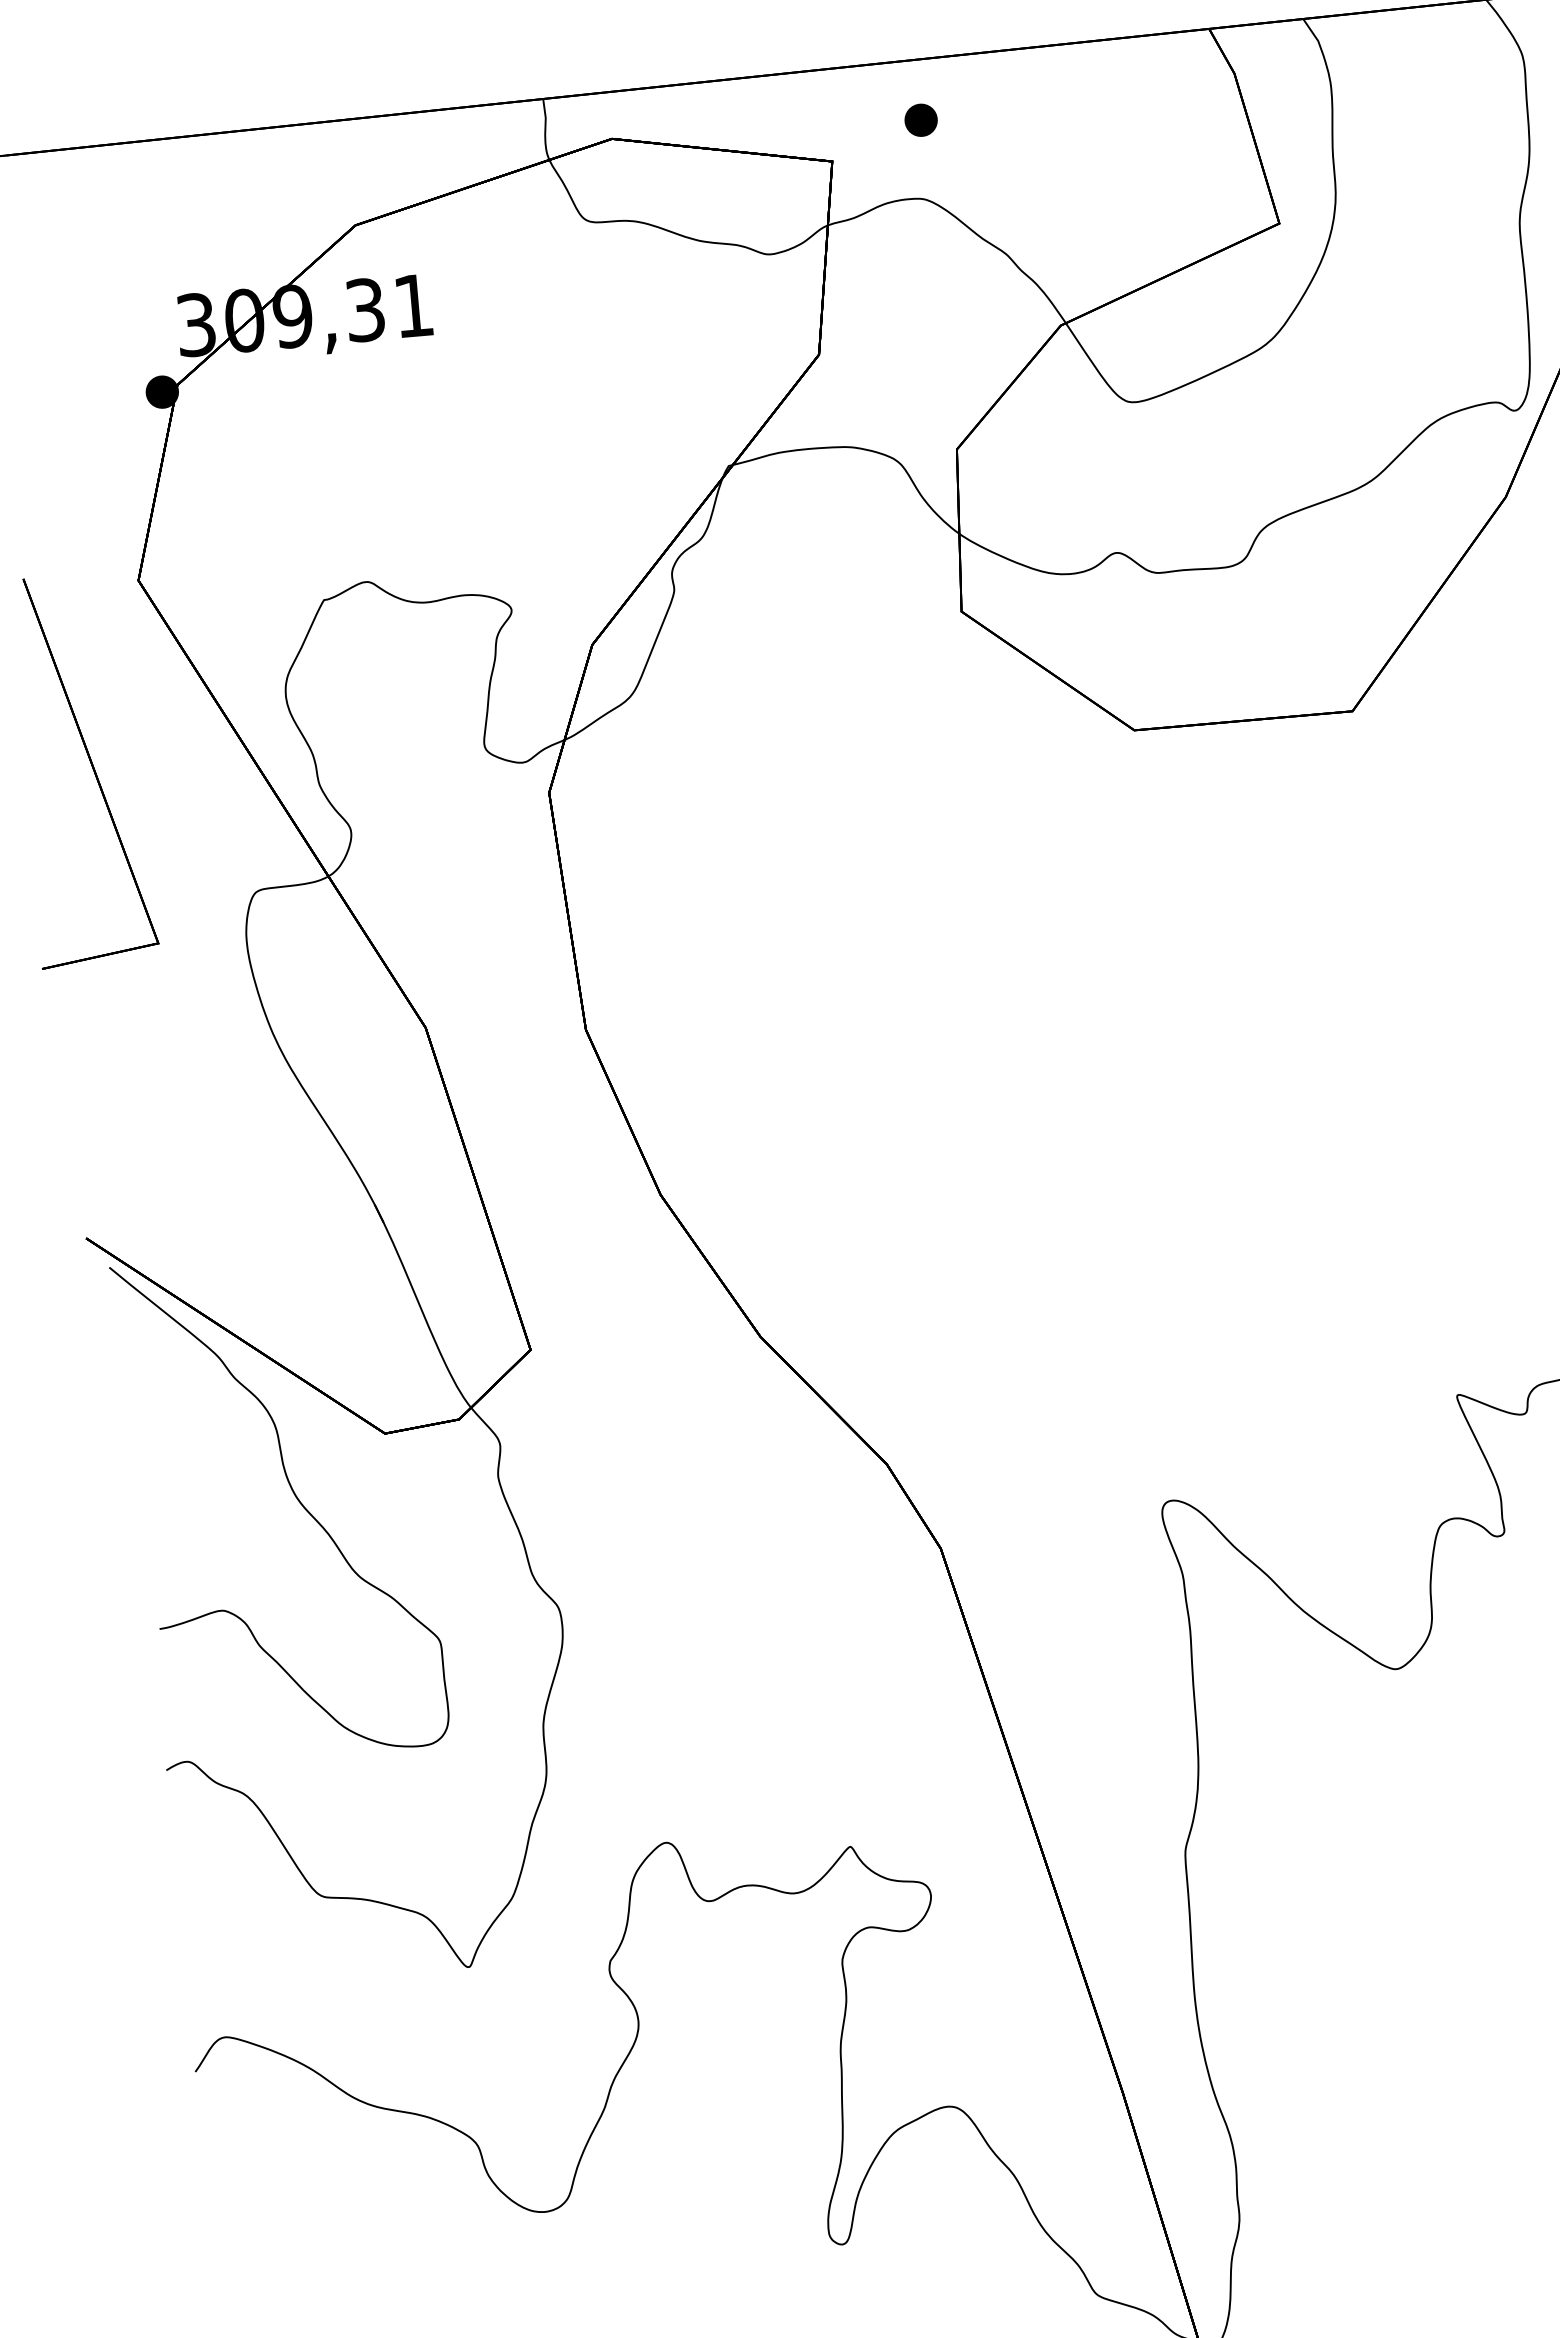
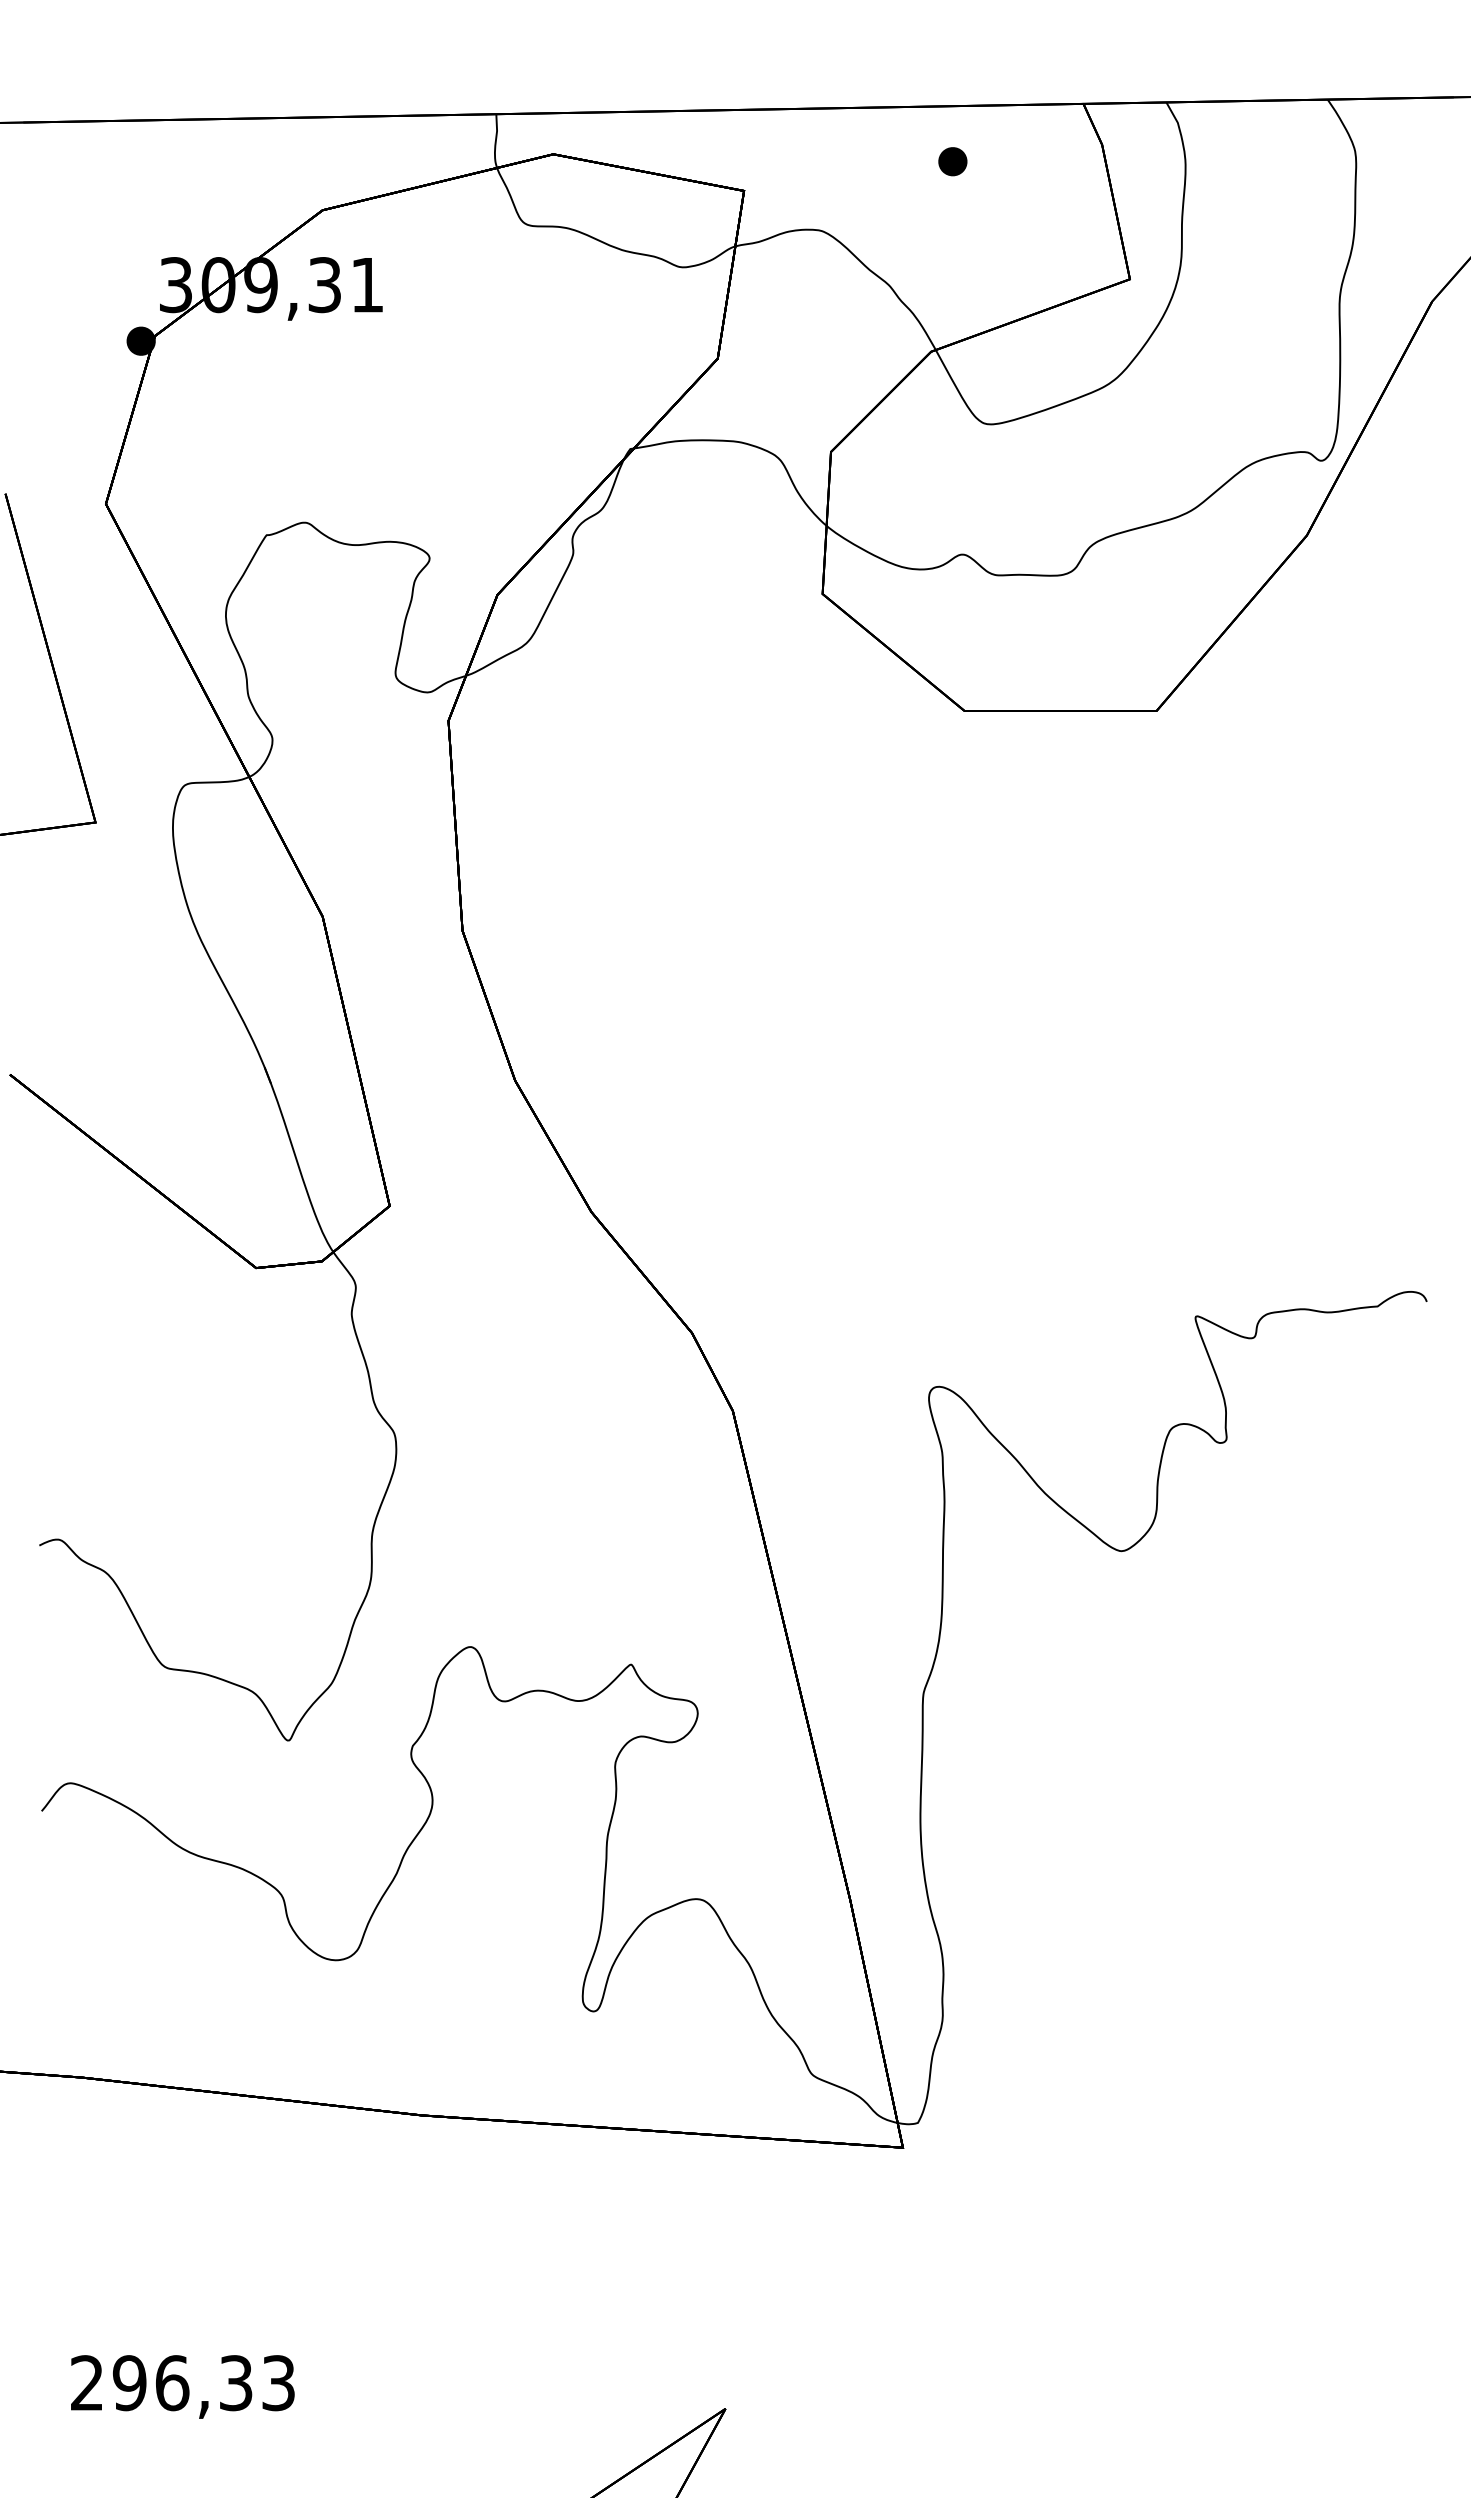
part: (920, 120) -> (952, 161), moved
curve: (294, 1496) -> (172, 1316), removed

